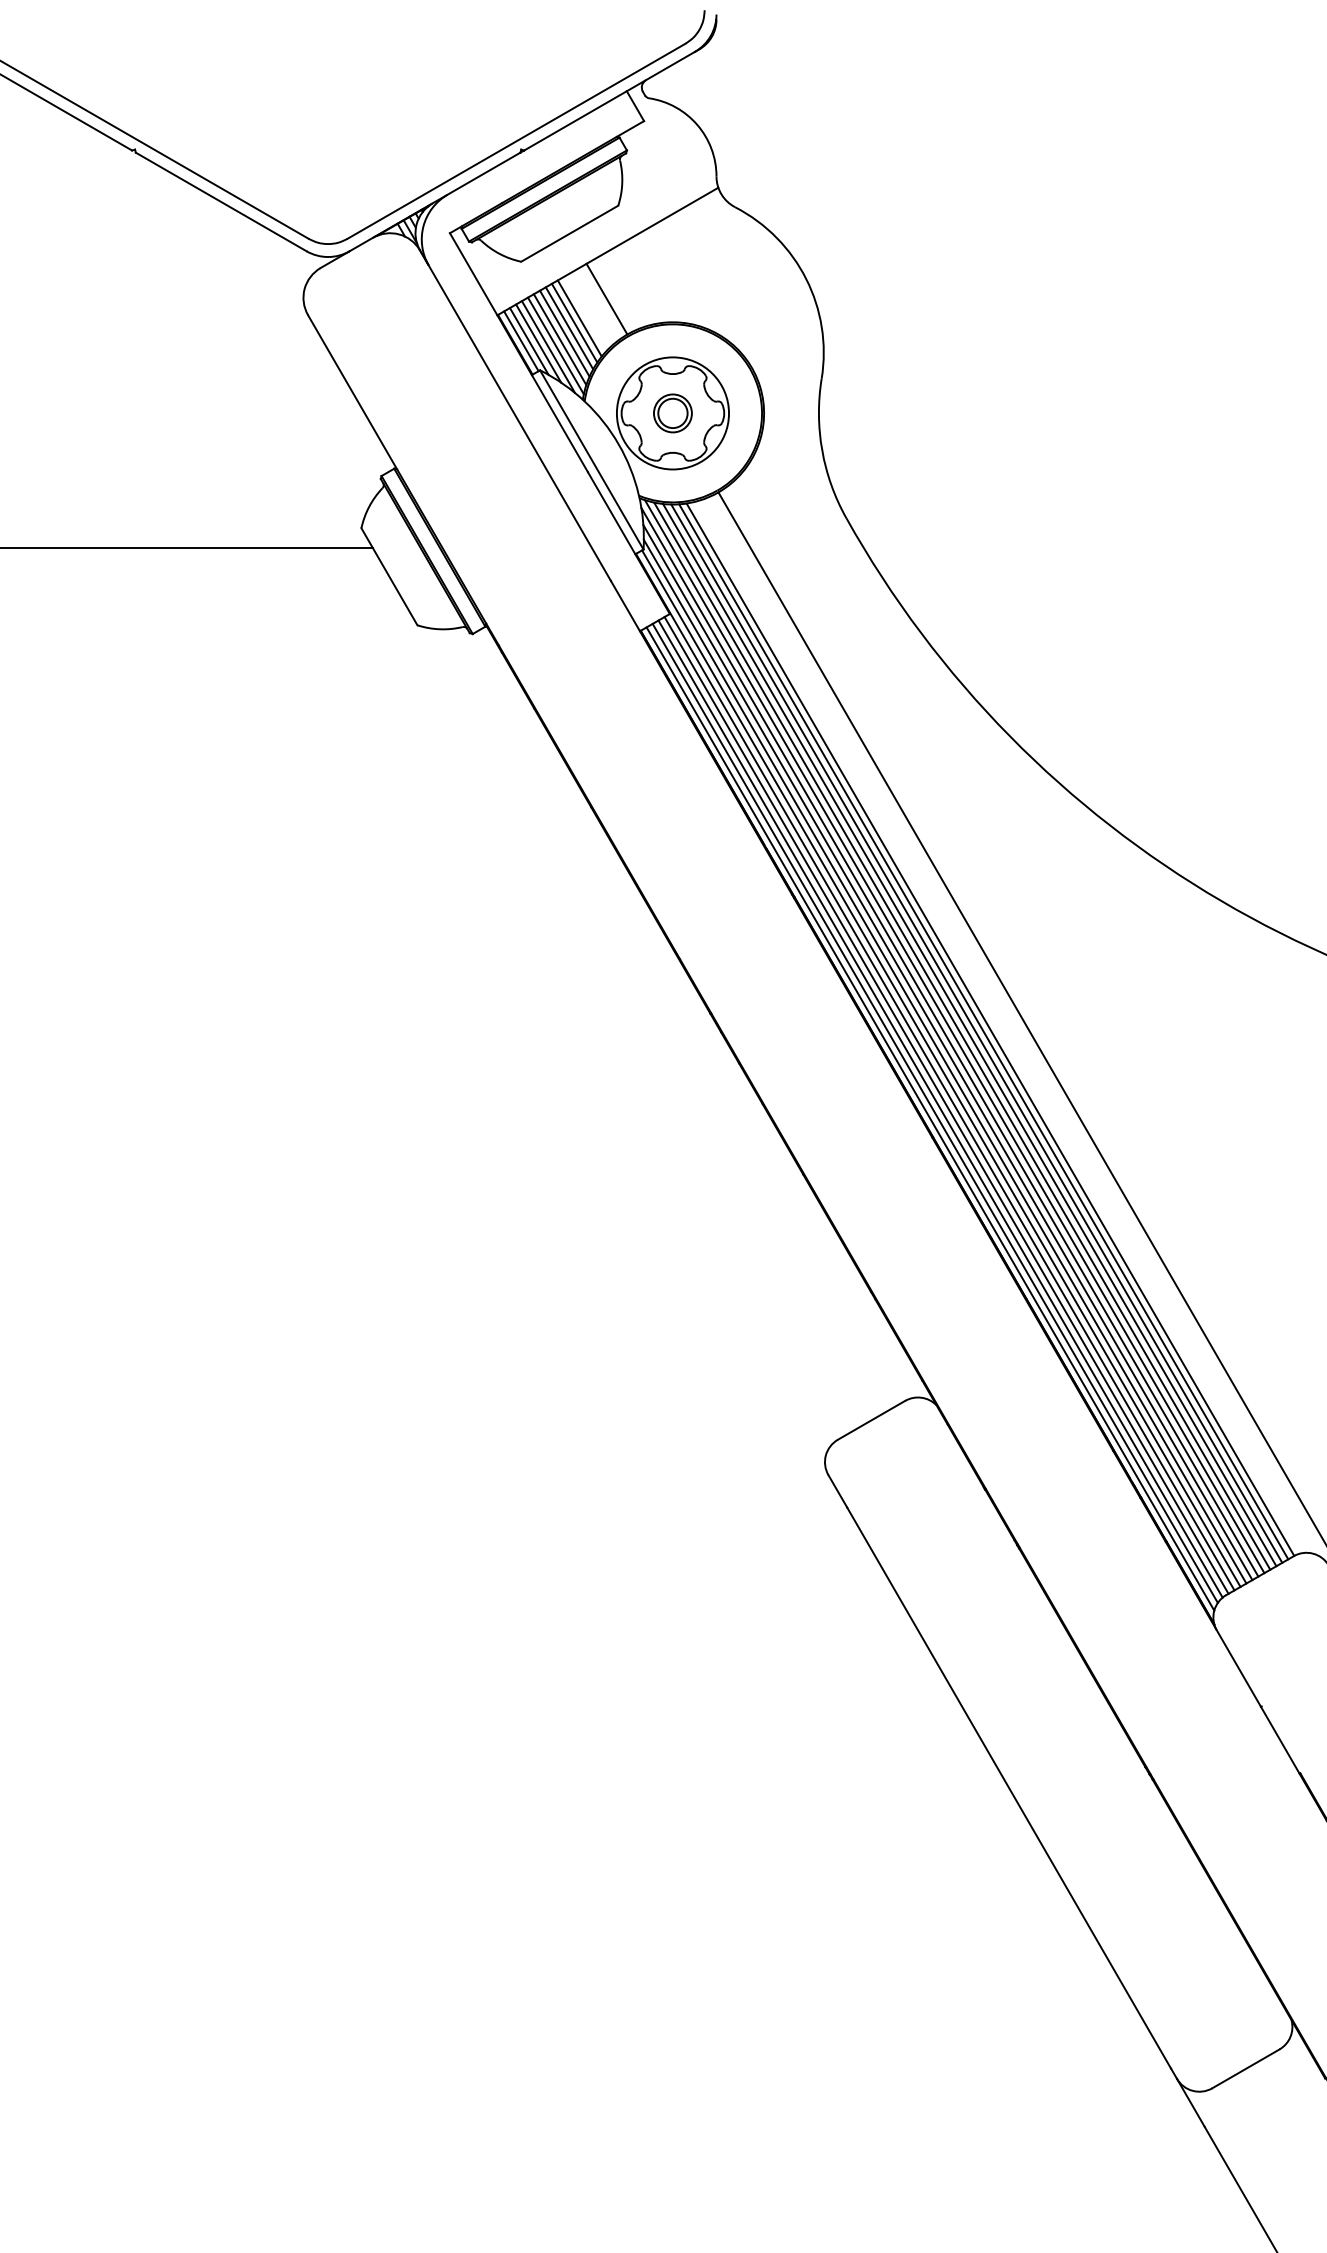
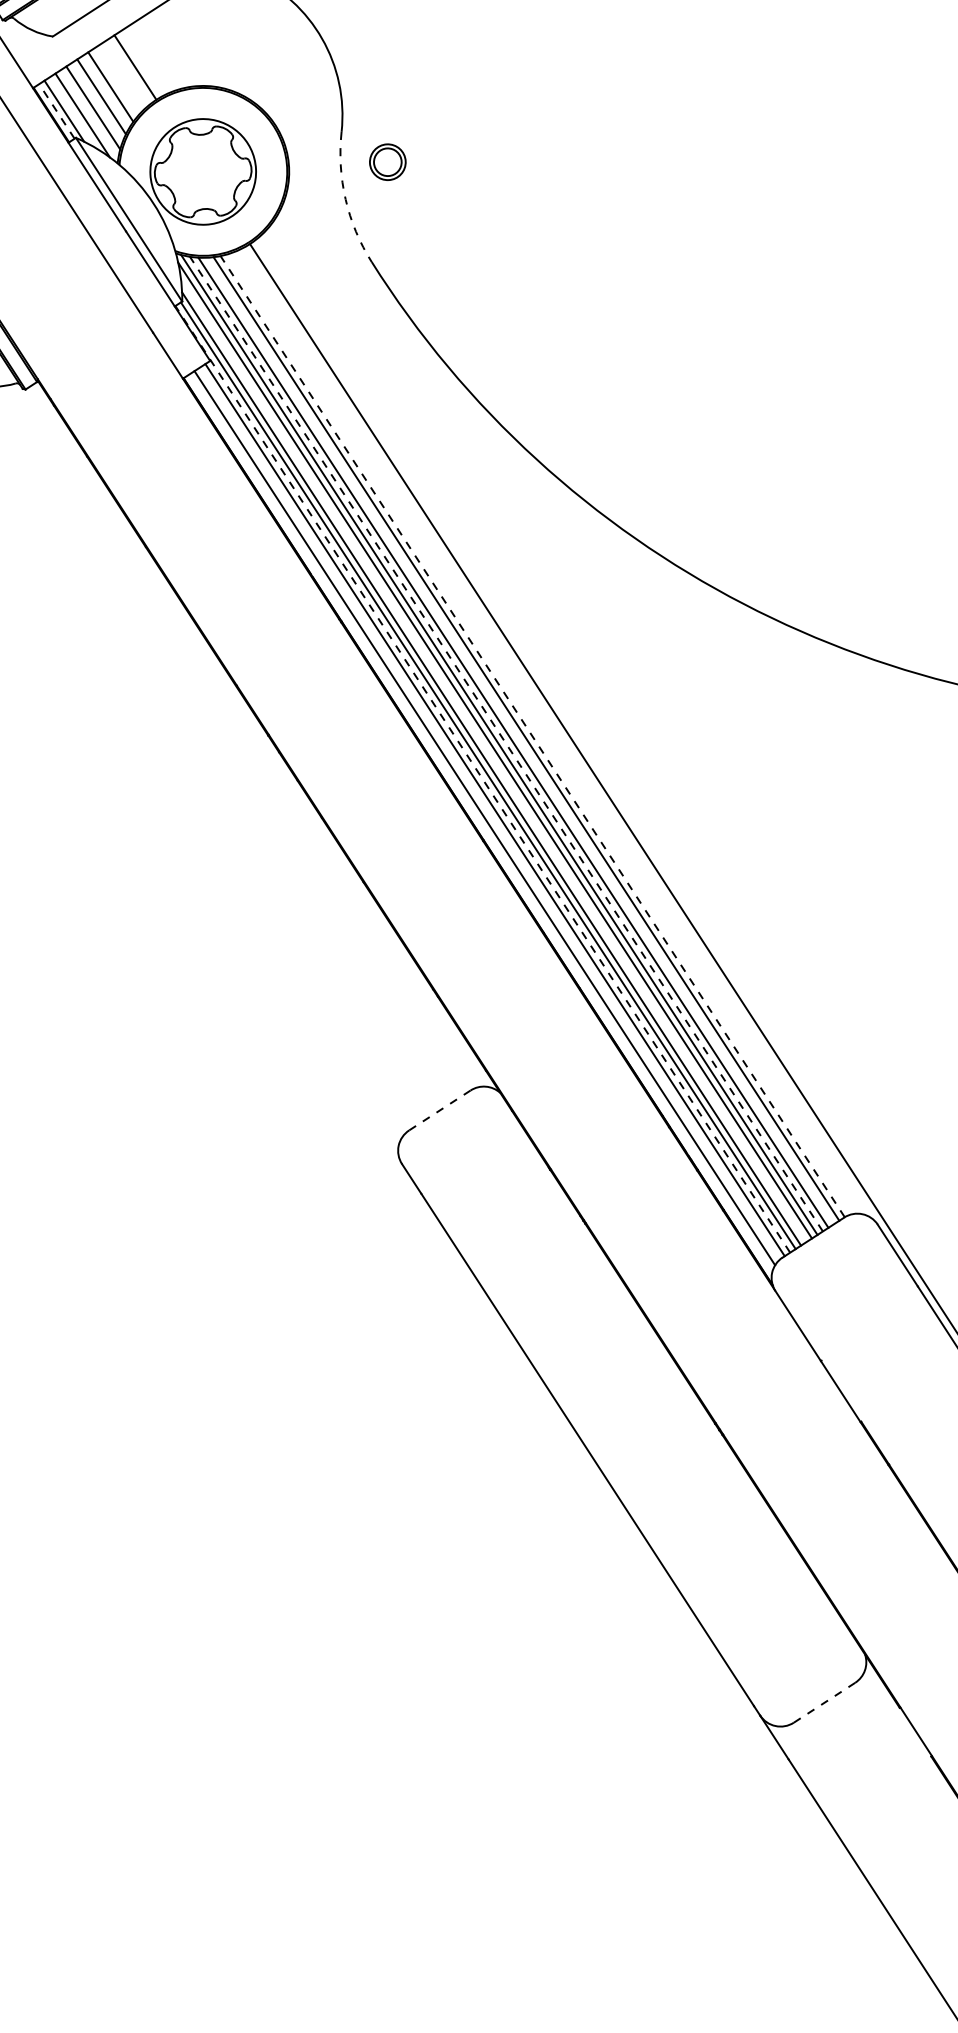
line: (574, 322) -> (106, 91), removed
line: (564, 333) -> (97, 101), removed
line: (521, 340) -> (57, 110), solid -> dashed
line: (538, 343) -> (73, 112), removed
line: (555, 345) -> (89, 113), removed
part: (672, 413) -> (387, 162), moved
arc: (822, 450) -> (345, 199), solid -> dashed
line: (990, 1029) -> (532, 736), solid -> dashed
line: (976, 1033) -> (519, 740), removed
line: (962, 1035) -> (506, 743), solid -> dashed
line: (947, 1052) -> (493, 760), removed
line: (935, 1071) -> (482, 778), solid -> dashed
line: (940, 1108) -> (489, 813), removed
line: (930, 1118) -> (480, 823), removed
line: (871, 1420) -> (439, 1110), solid -> dashed
line: (1245, 2068) -> (824, 1702), solid -> dashed

